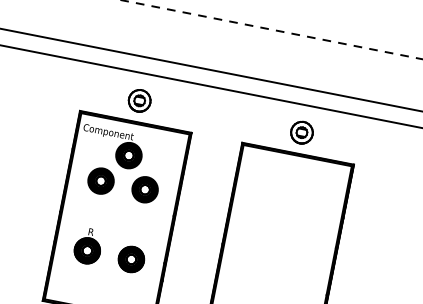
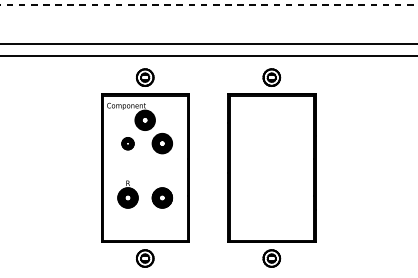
part: (100, 180) -> (127, 143), size x0.6

